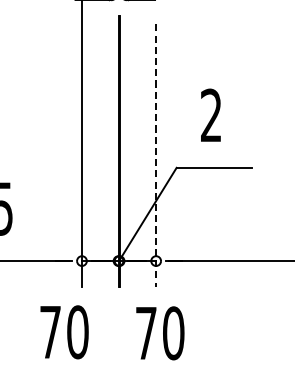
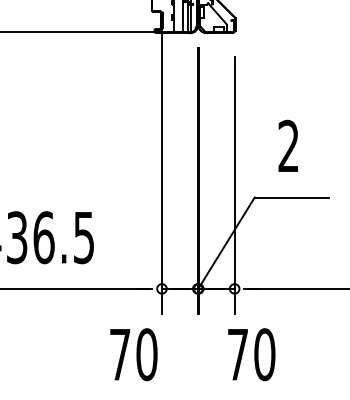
line: (155, 155) -> (234, 185), dashed -> solid
text: (64, 332) -> (133, 354), moved
text: (160, 333) -> (251, 354), moved

